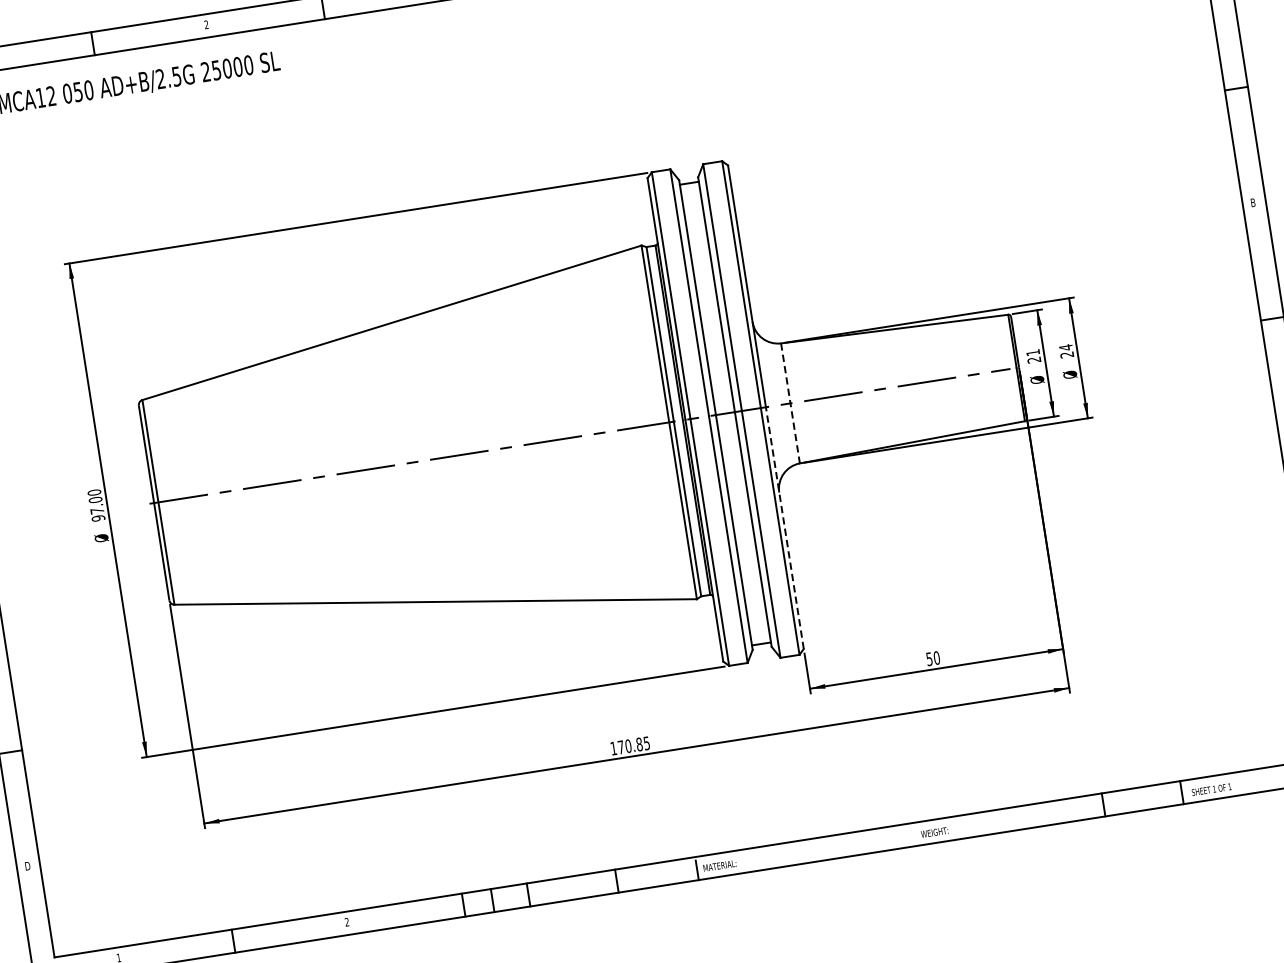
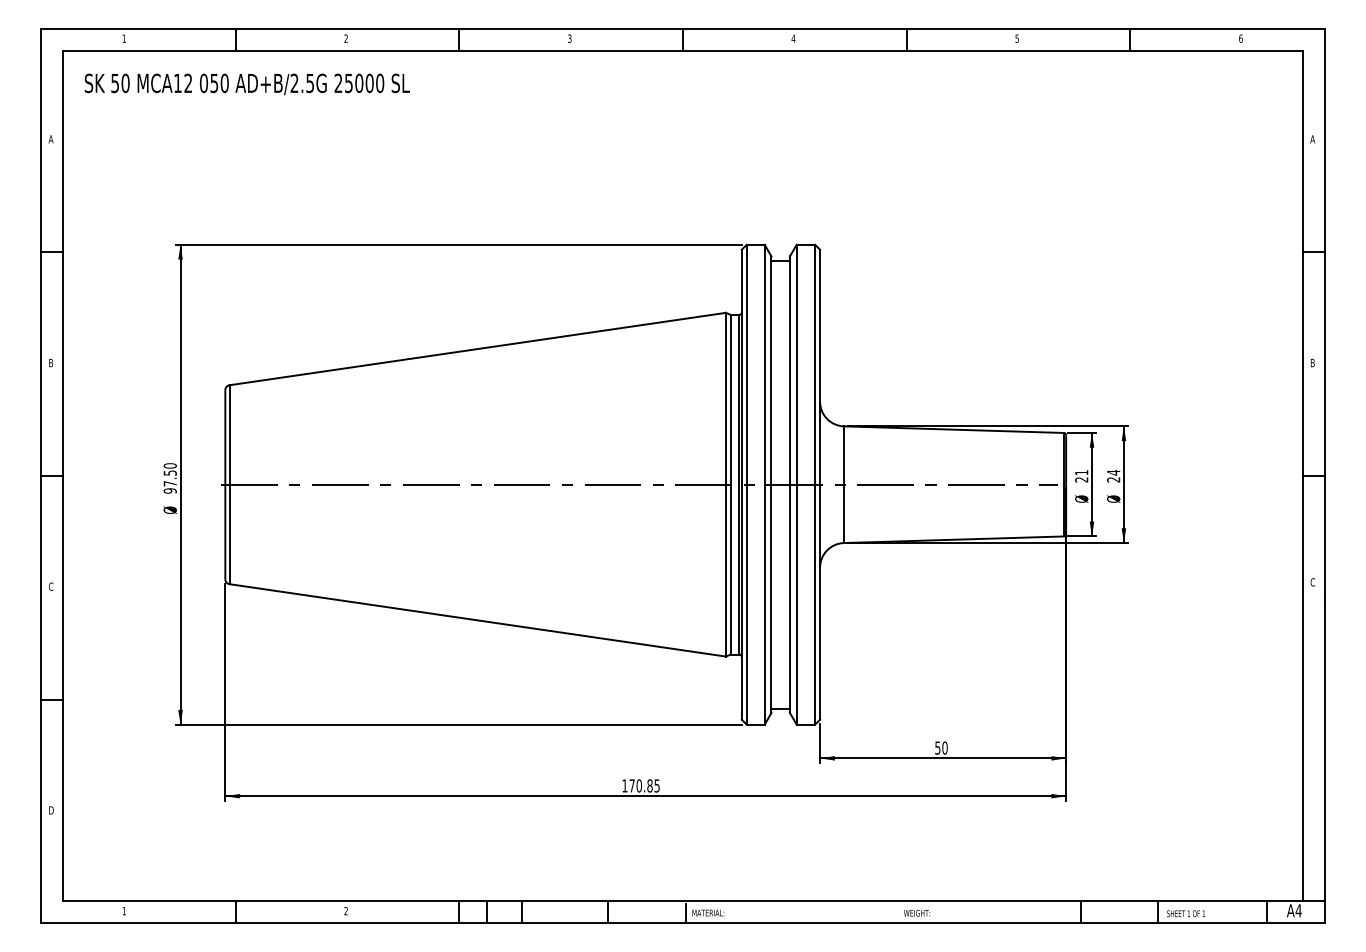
line: (790, 404) -> (843, 485), dashed -> solid
text: (94, 499) -> (169, 472), 97.00 -> 97.50
line: (785, 527) -> (820, 601), dashed -> solid

